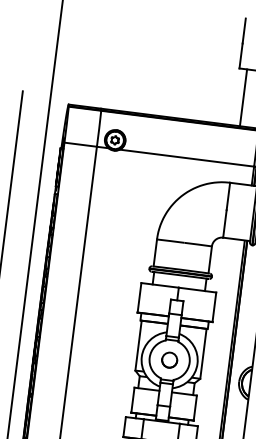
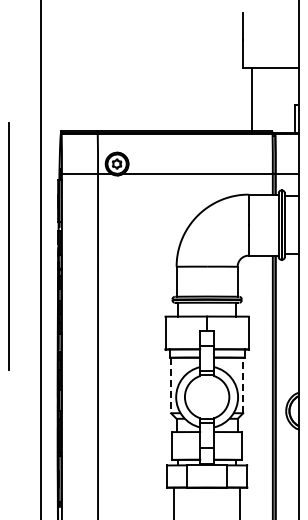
line: (138, 345) -> (171, 385), solid -> dashed
line: (203, 353) -> (243, 385), solid -> dashed
part: (169, 359) -> (206, 396), removed

